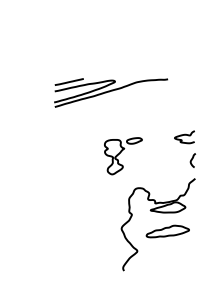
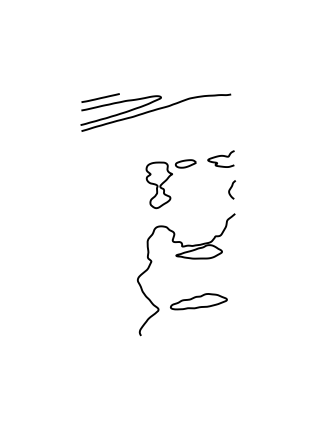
part: (110, 92) -> (155, 112), moved
part: (122, 156) -> (170, 184), moved
part: (167, 231) -> (198, 301), moved

